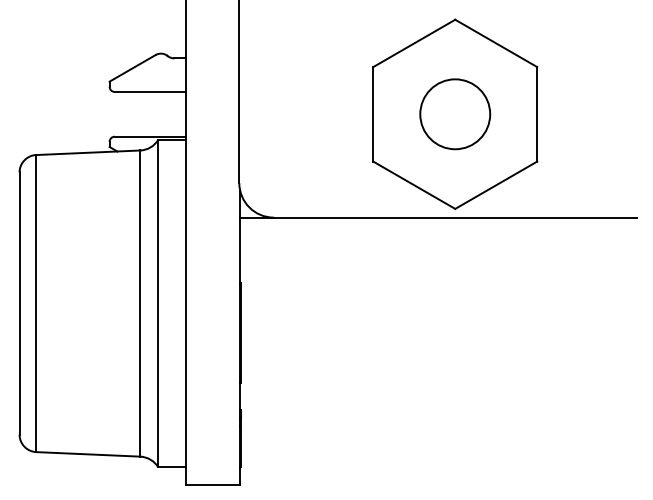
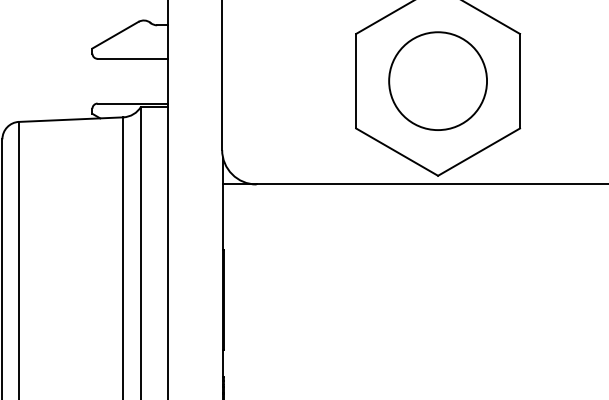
circle: (455, 114) -> (438, 81), size x1.4

